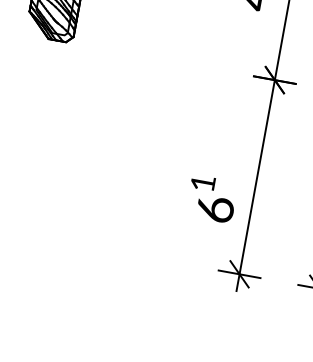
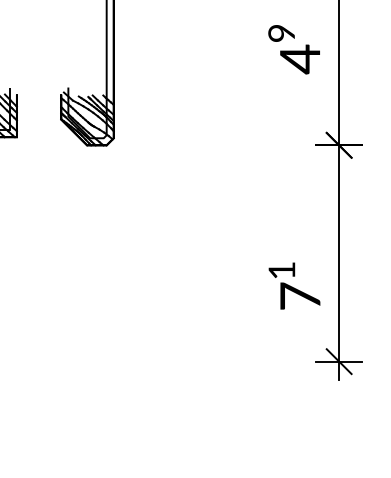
text: (215, 208) -> (300, 295), 6 -> 7

